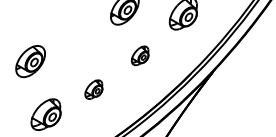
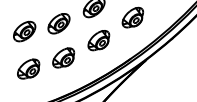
part: (77, 41) -> (58, 23), added
part: (139, 55) -> (98, 40), size x1.67
part: (93, 89) -> (63, 57), size x1.67

